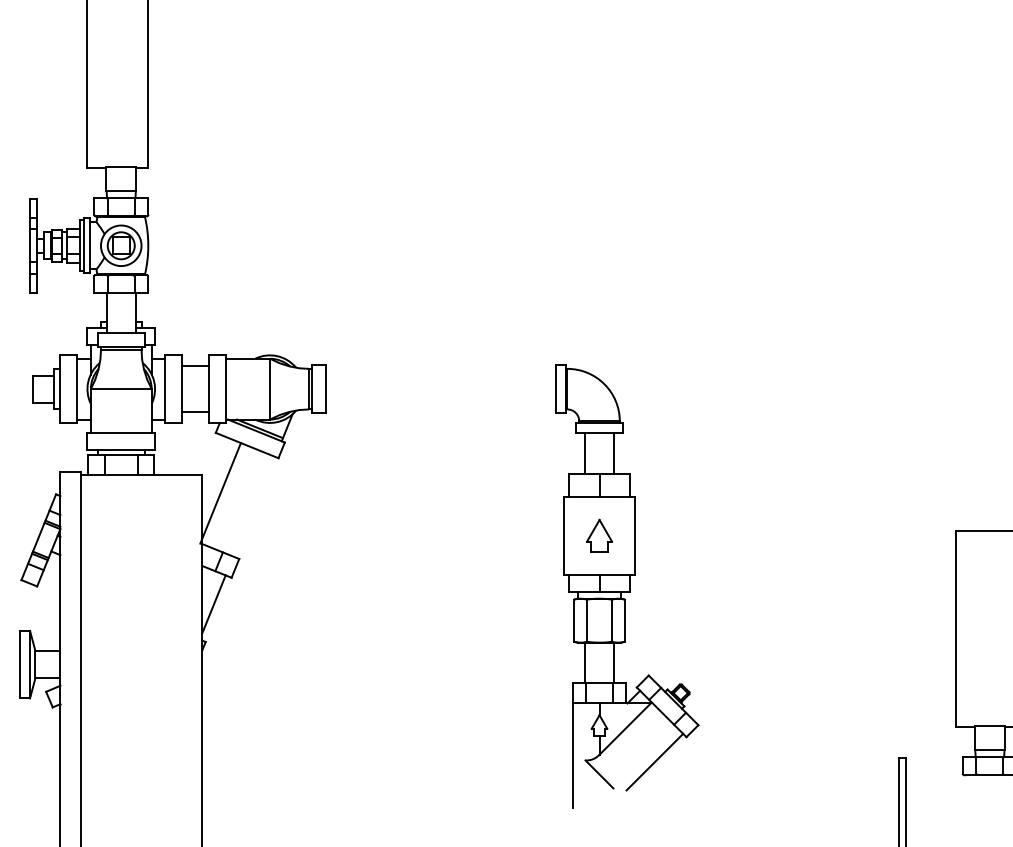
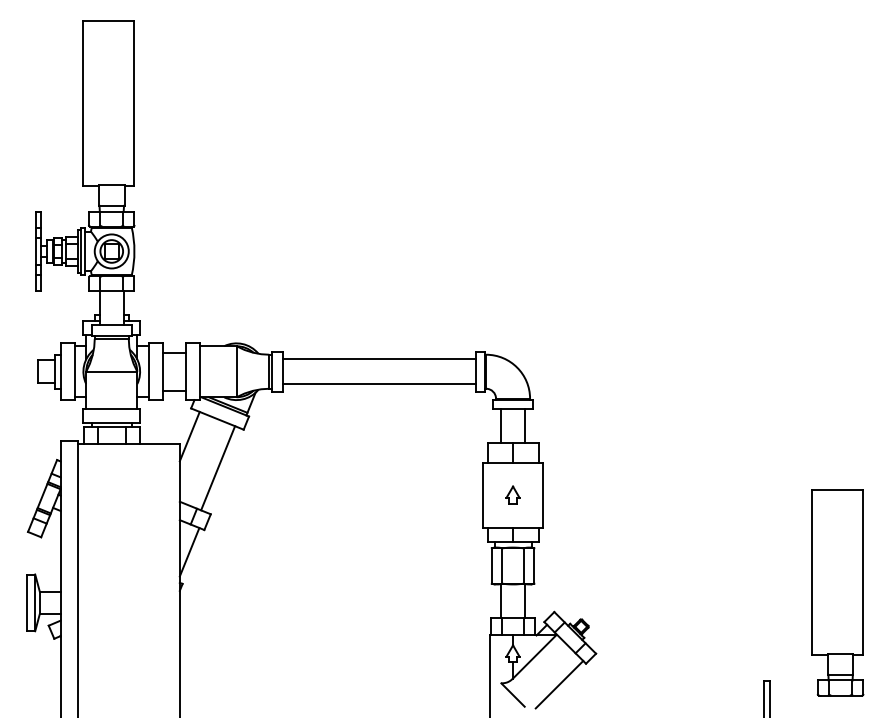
line: (440, 374) -> (379, 359), added
line: (440, 404) -> (379, 384), added
line: (213, 466) -> (189, 436), added
line: (221, 493) -> (218, 468), moved
part: (598, 535) -> (512, 494), size x0.62

